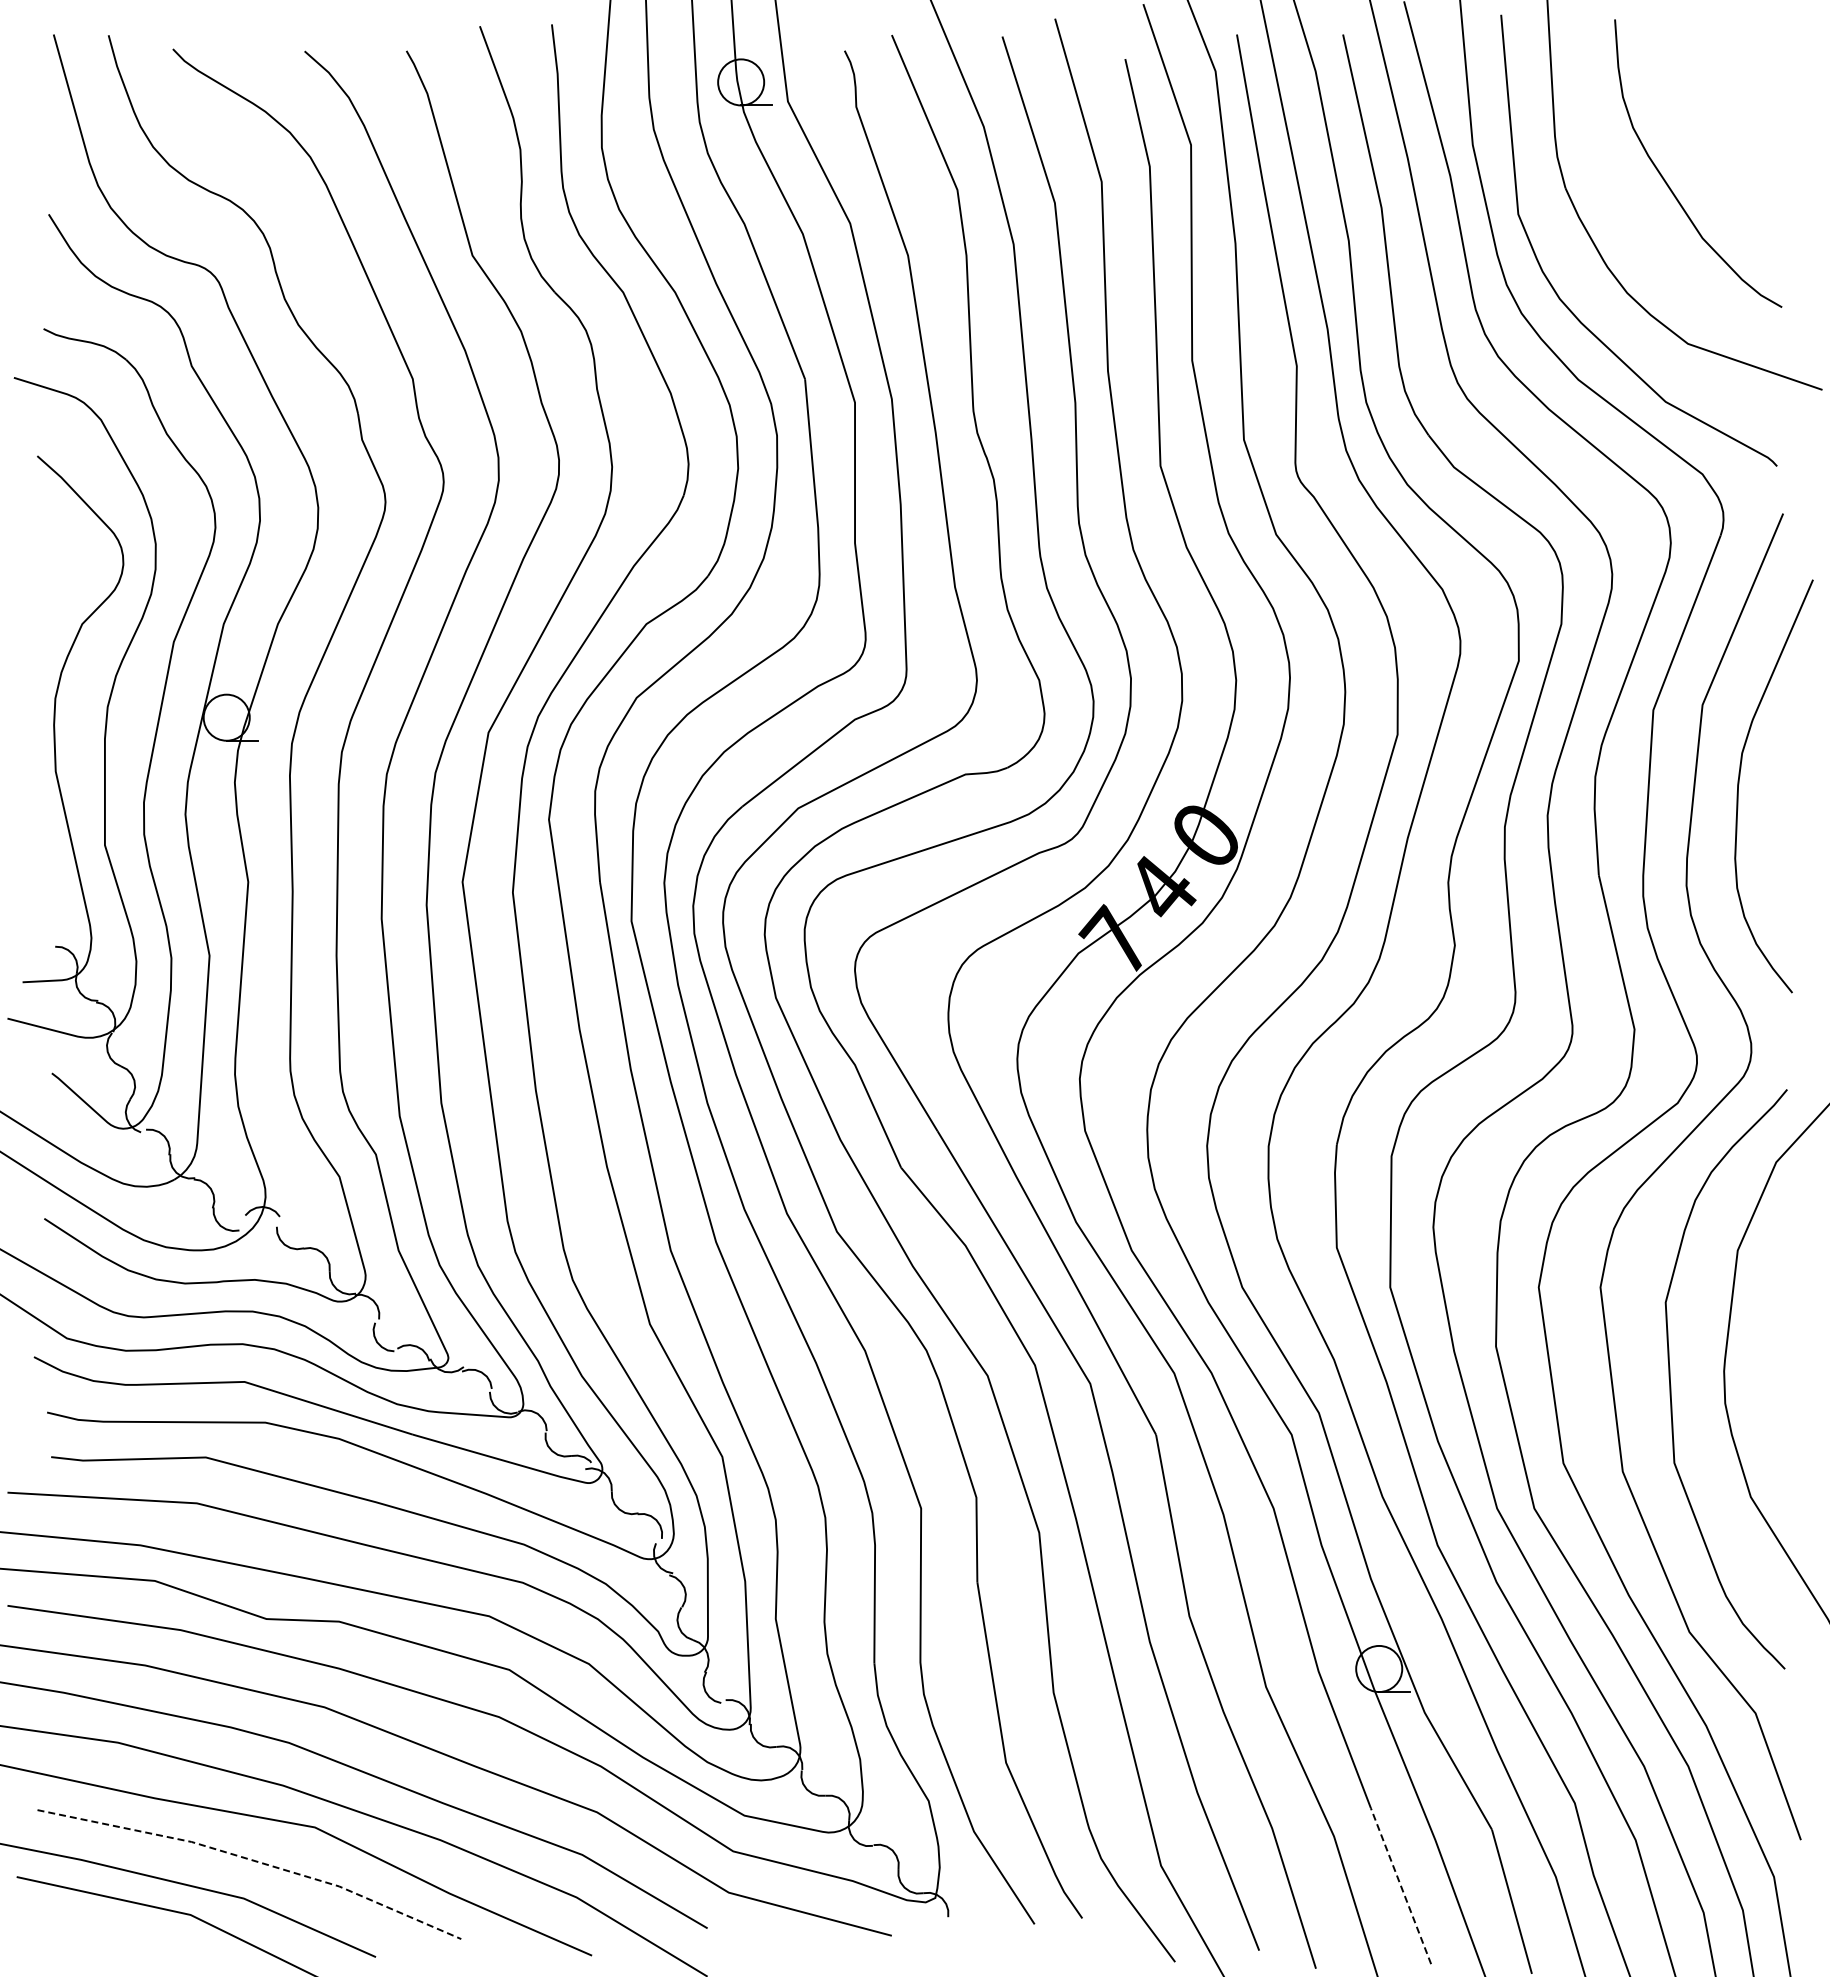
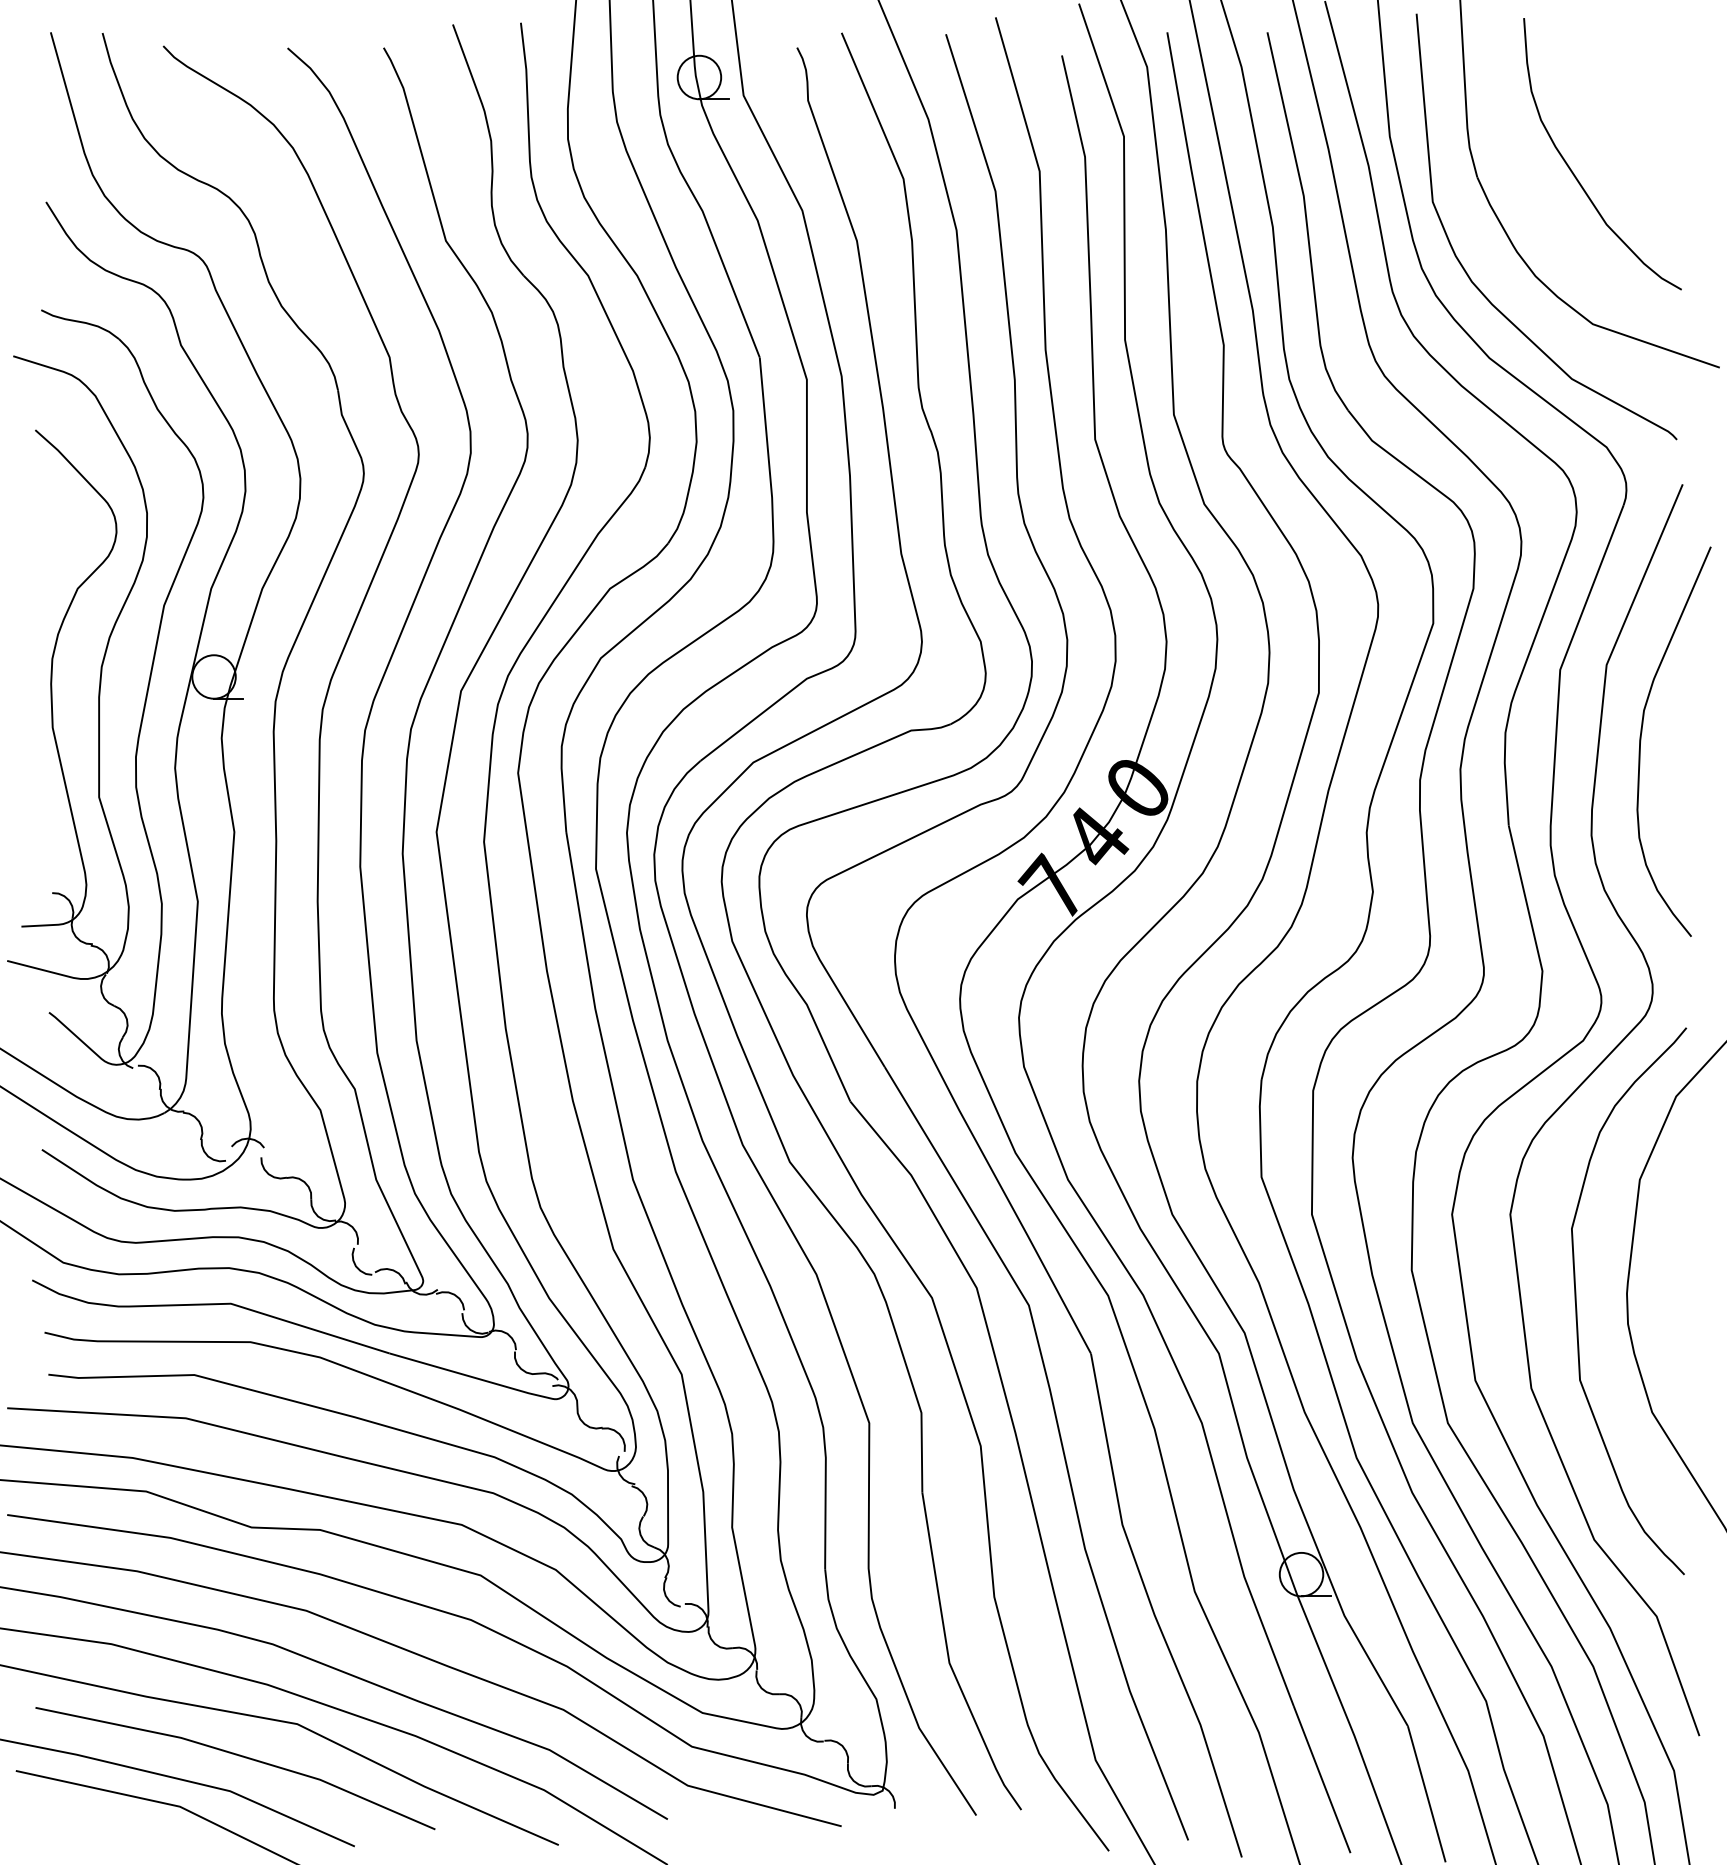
line: (253, 1860) -> (239, 1755), dashed -> solid
line: (1401, 1886) -> (1322, 1779), dashed -> solid

